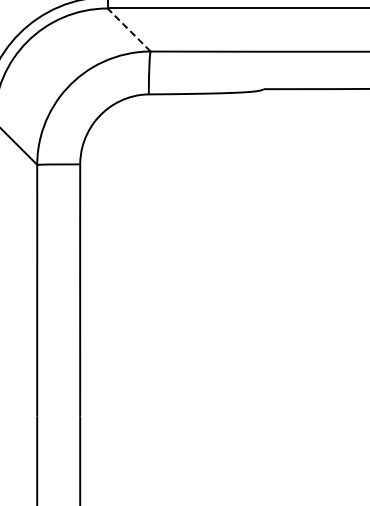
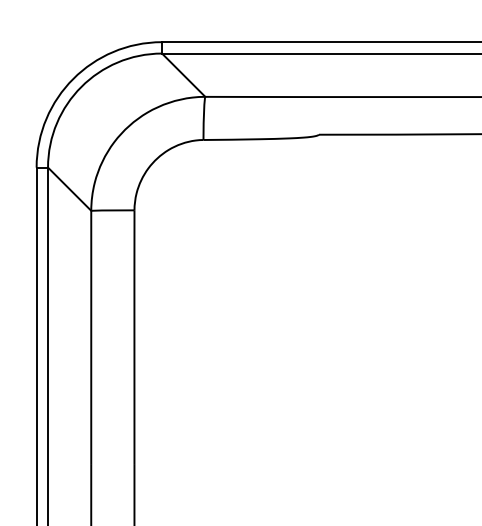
line: (128, 30) -> (183, 75), dashed -> solid

